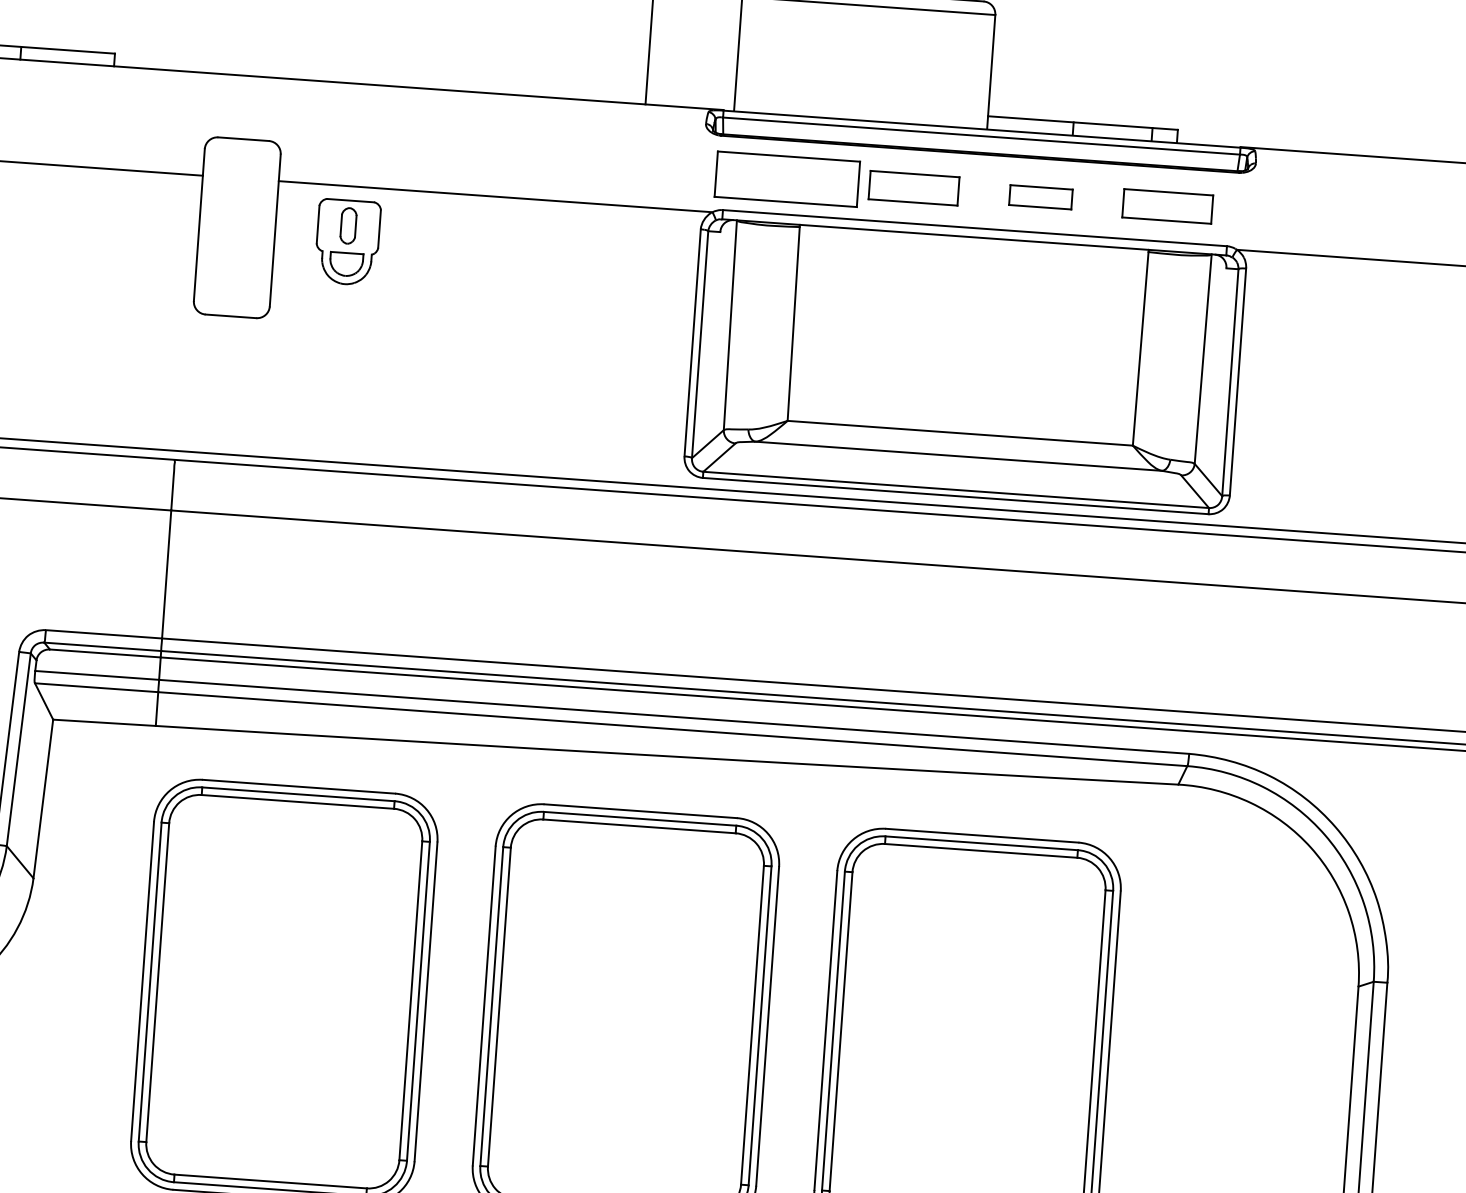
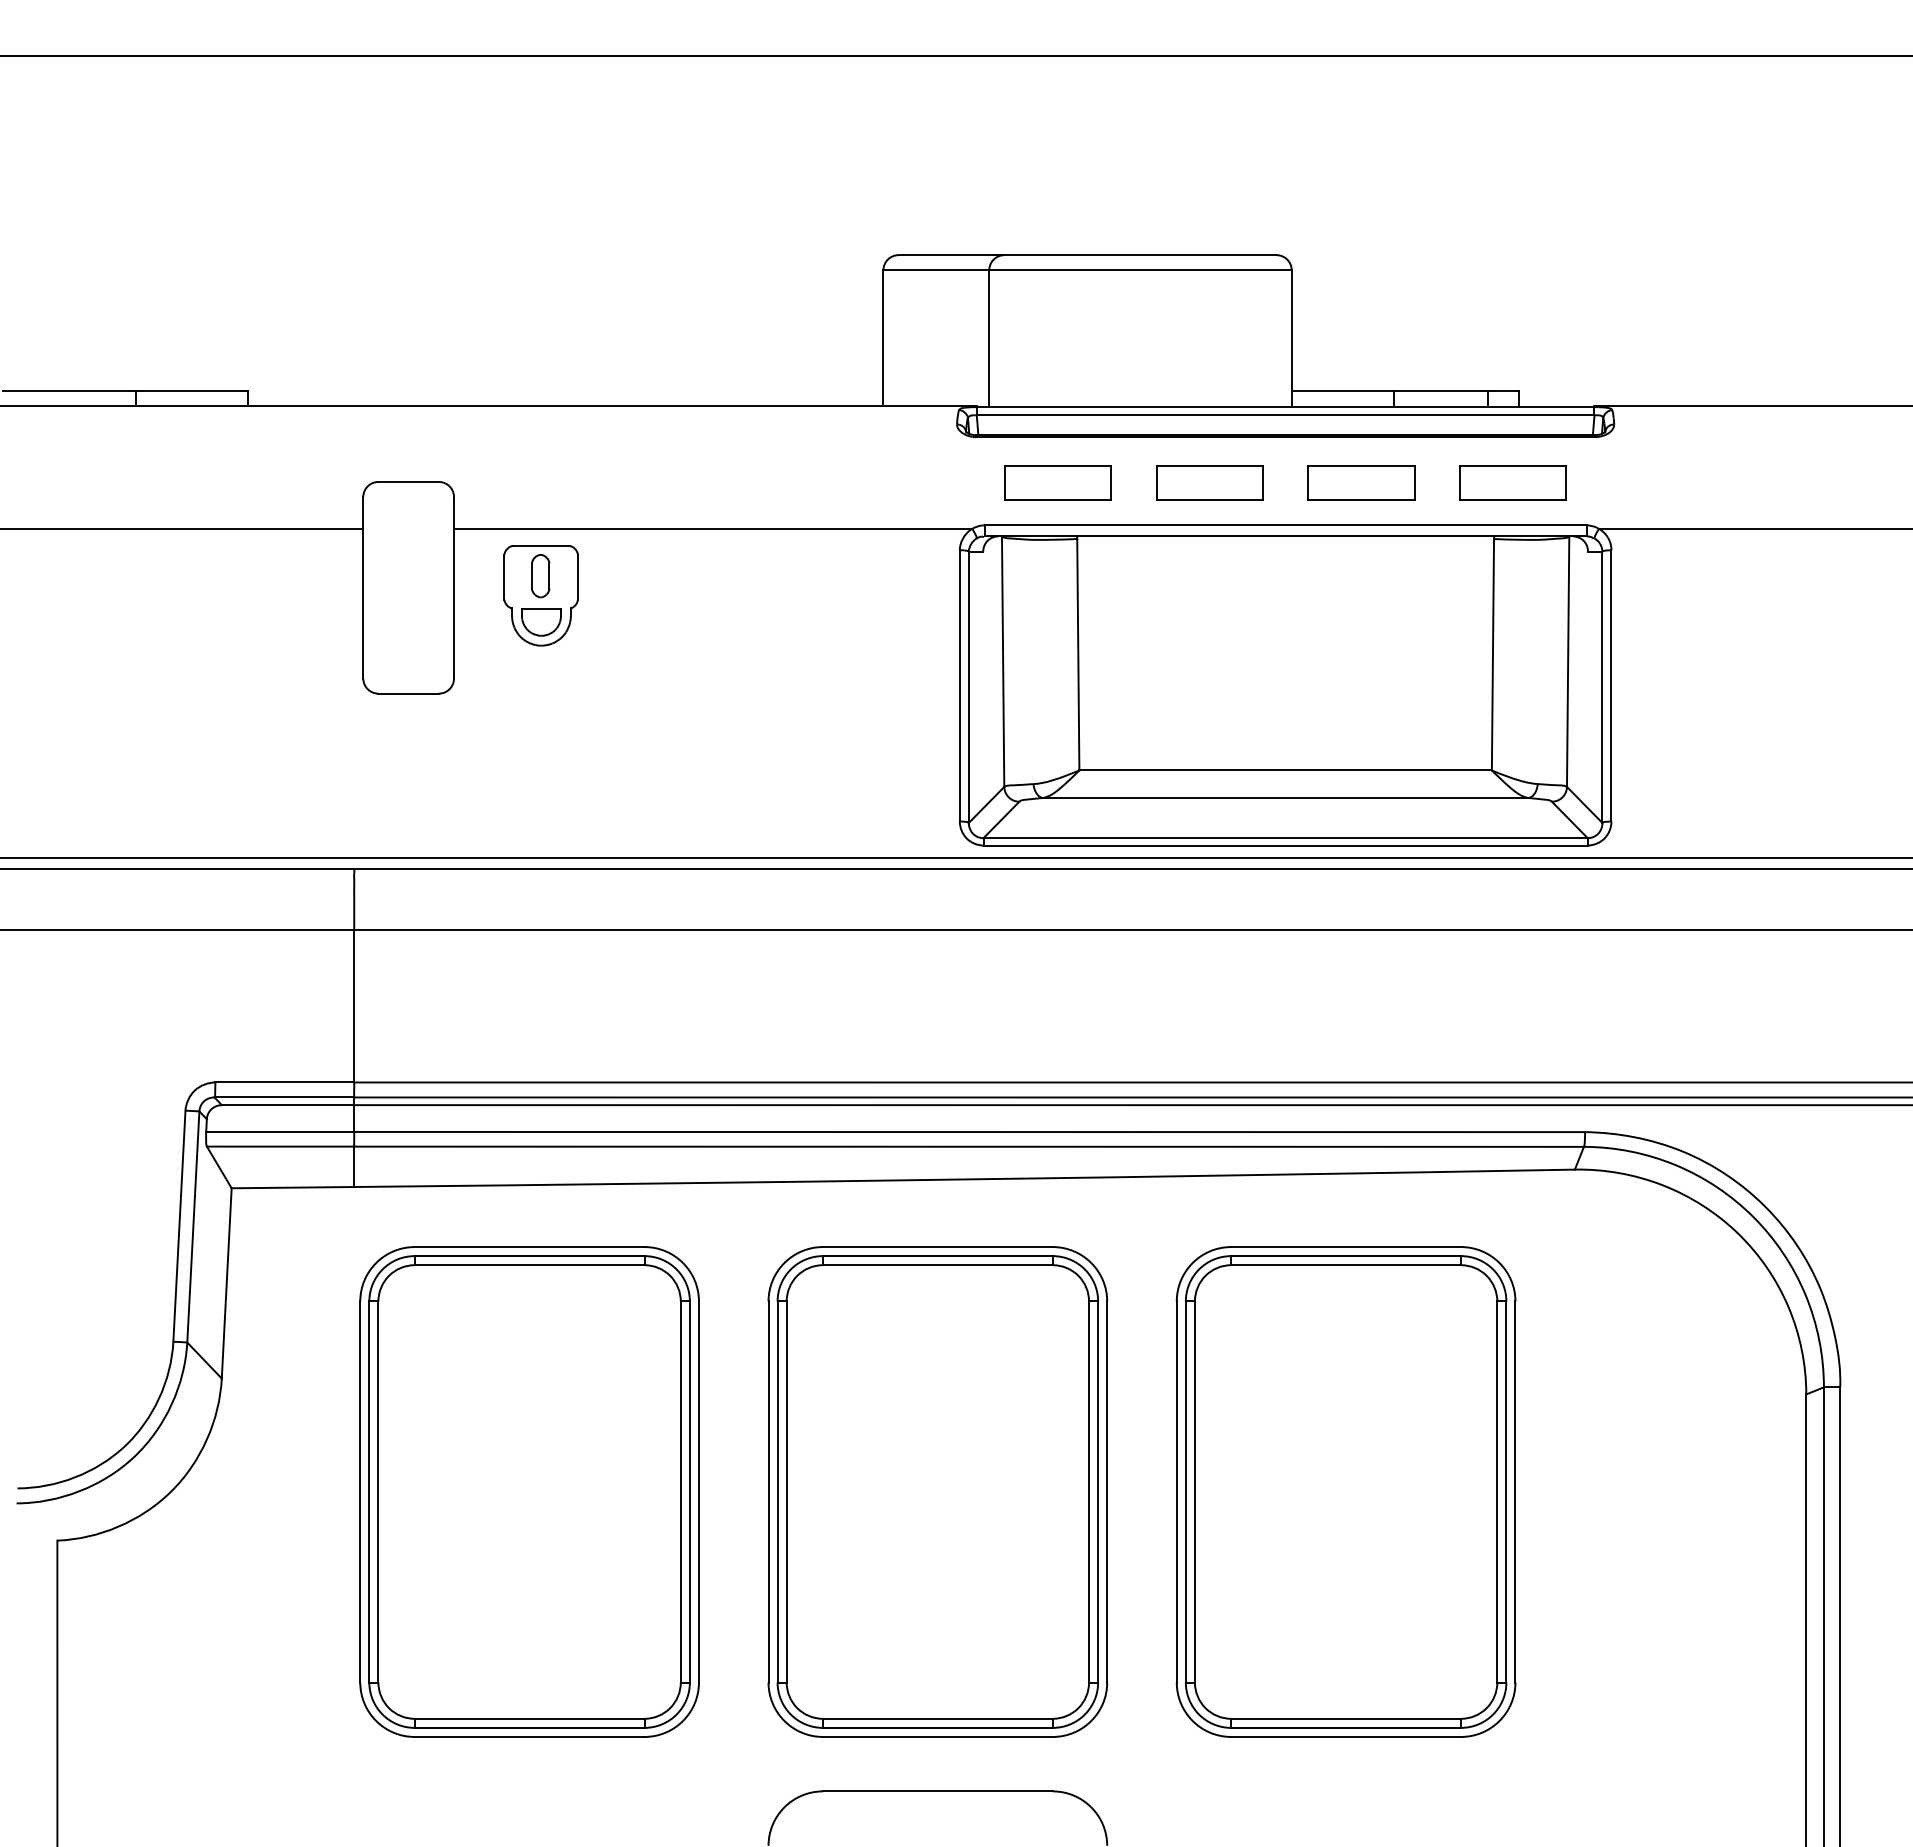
part: (786, 178) -> (1057, 482), size x0.62
part: (1041, 196) -> (1361, 482), size x1.43

